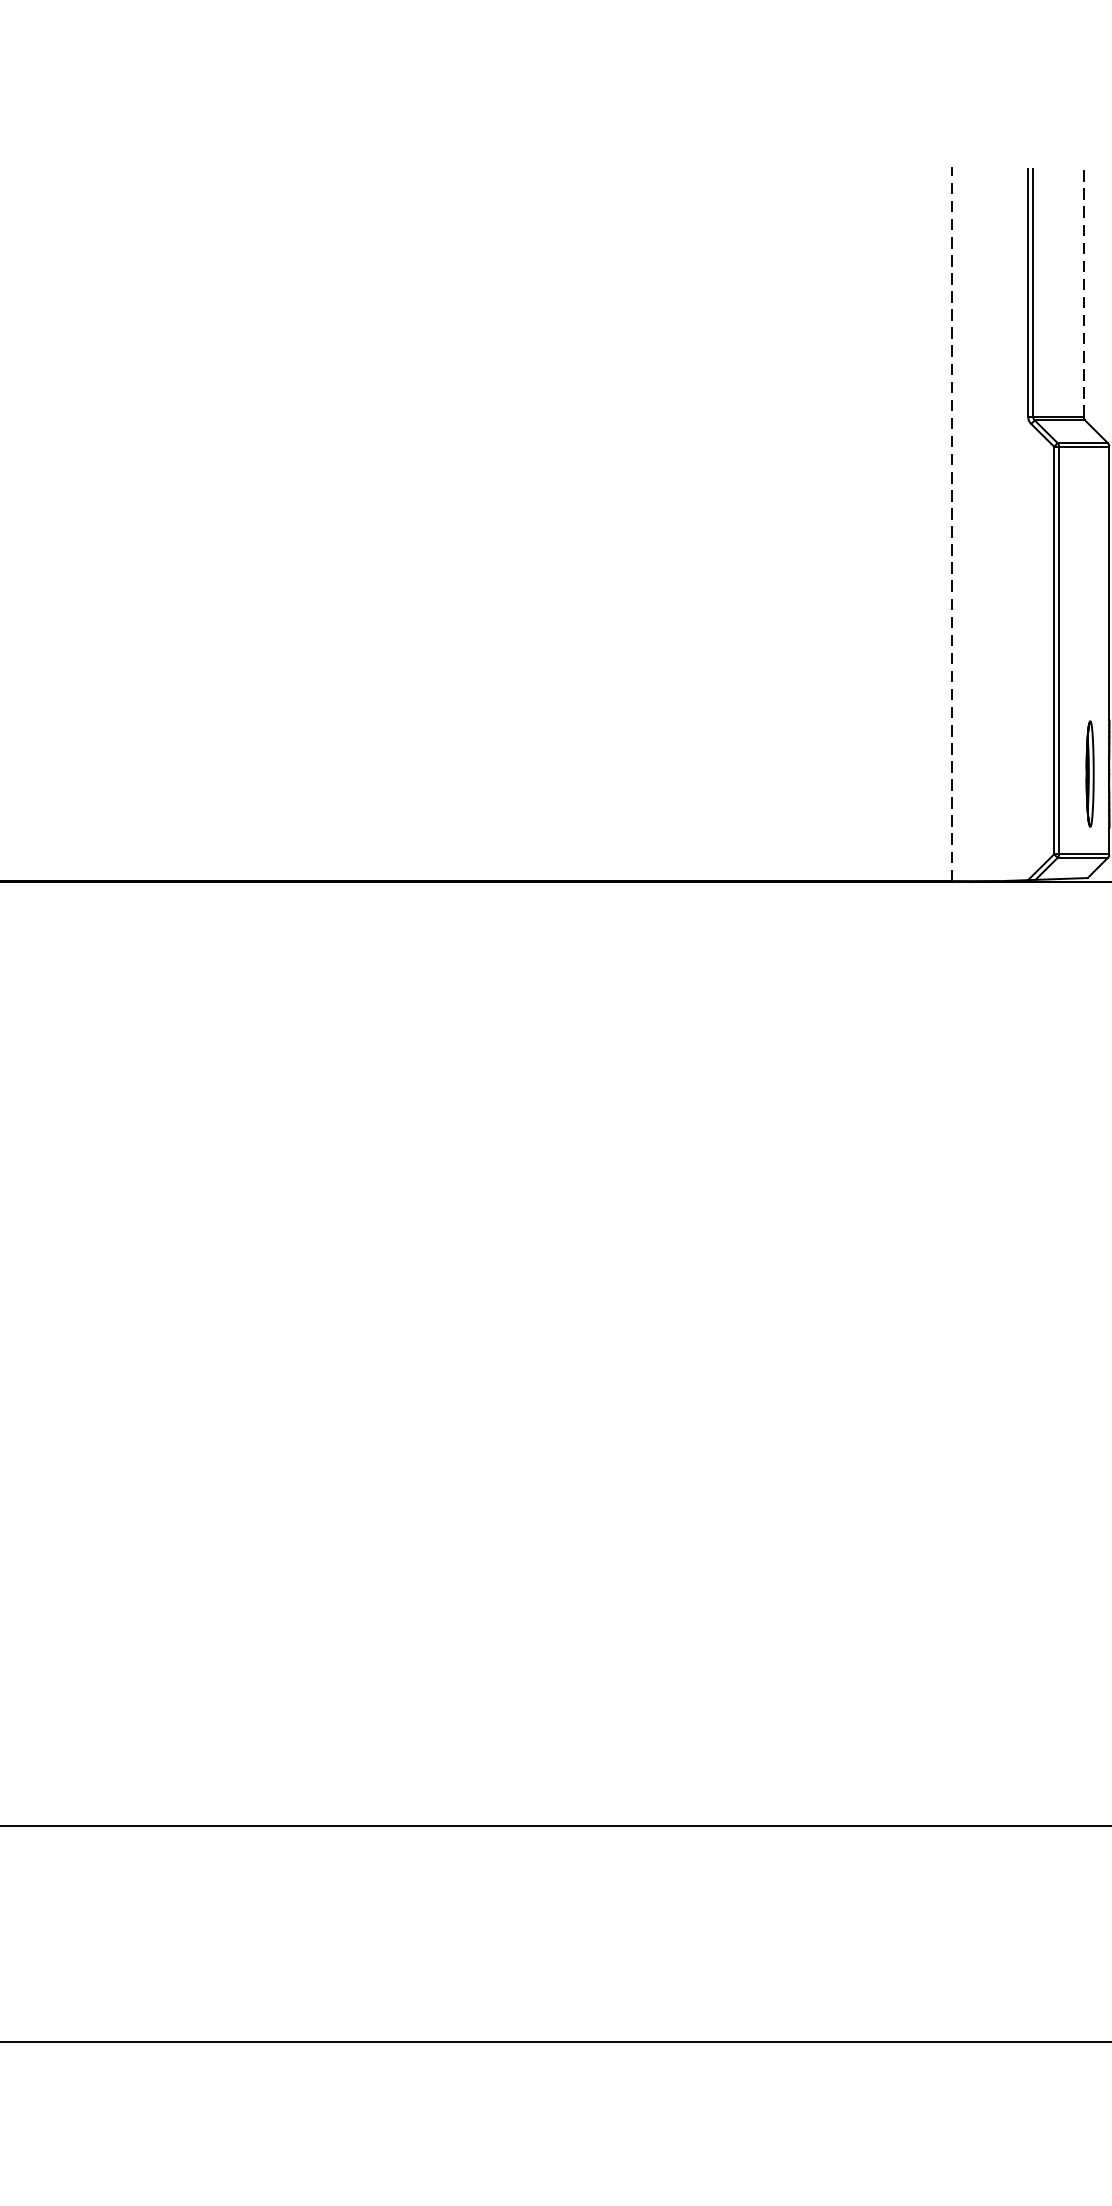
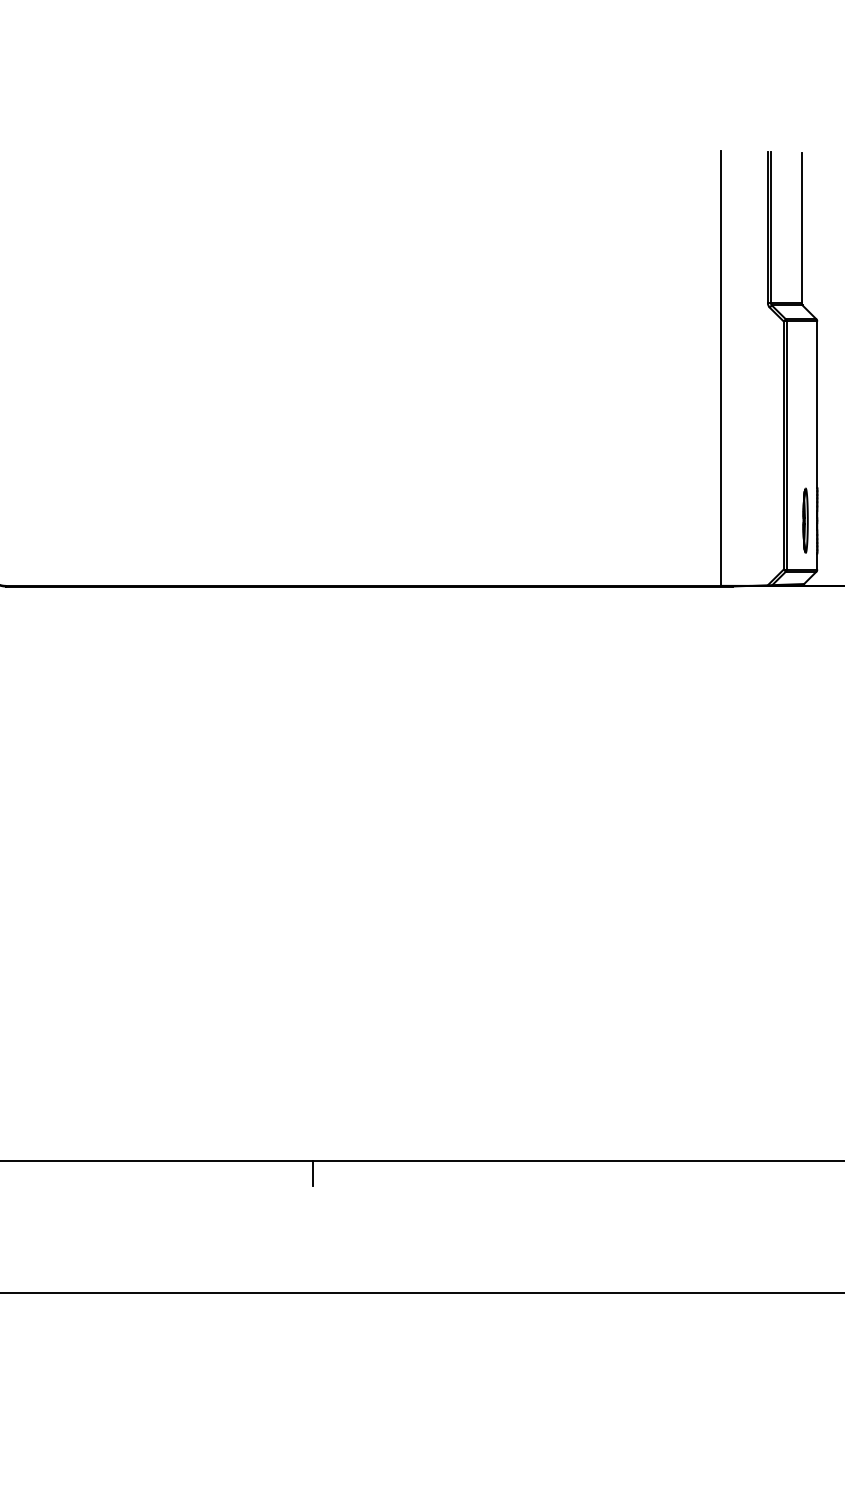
line: (1083, 292) -> (801, 227), dashed -> solid
line: (951, 522) -> (721, 367), dashed -> solid
line: (279, 1846) -> (312, 1173), added

